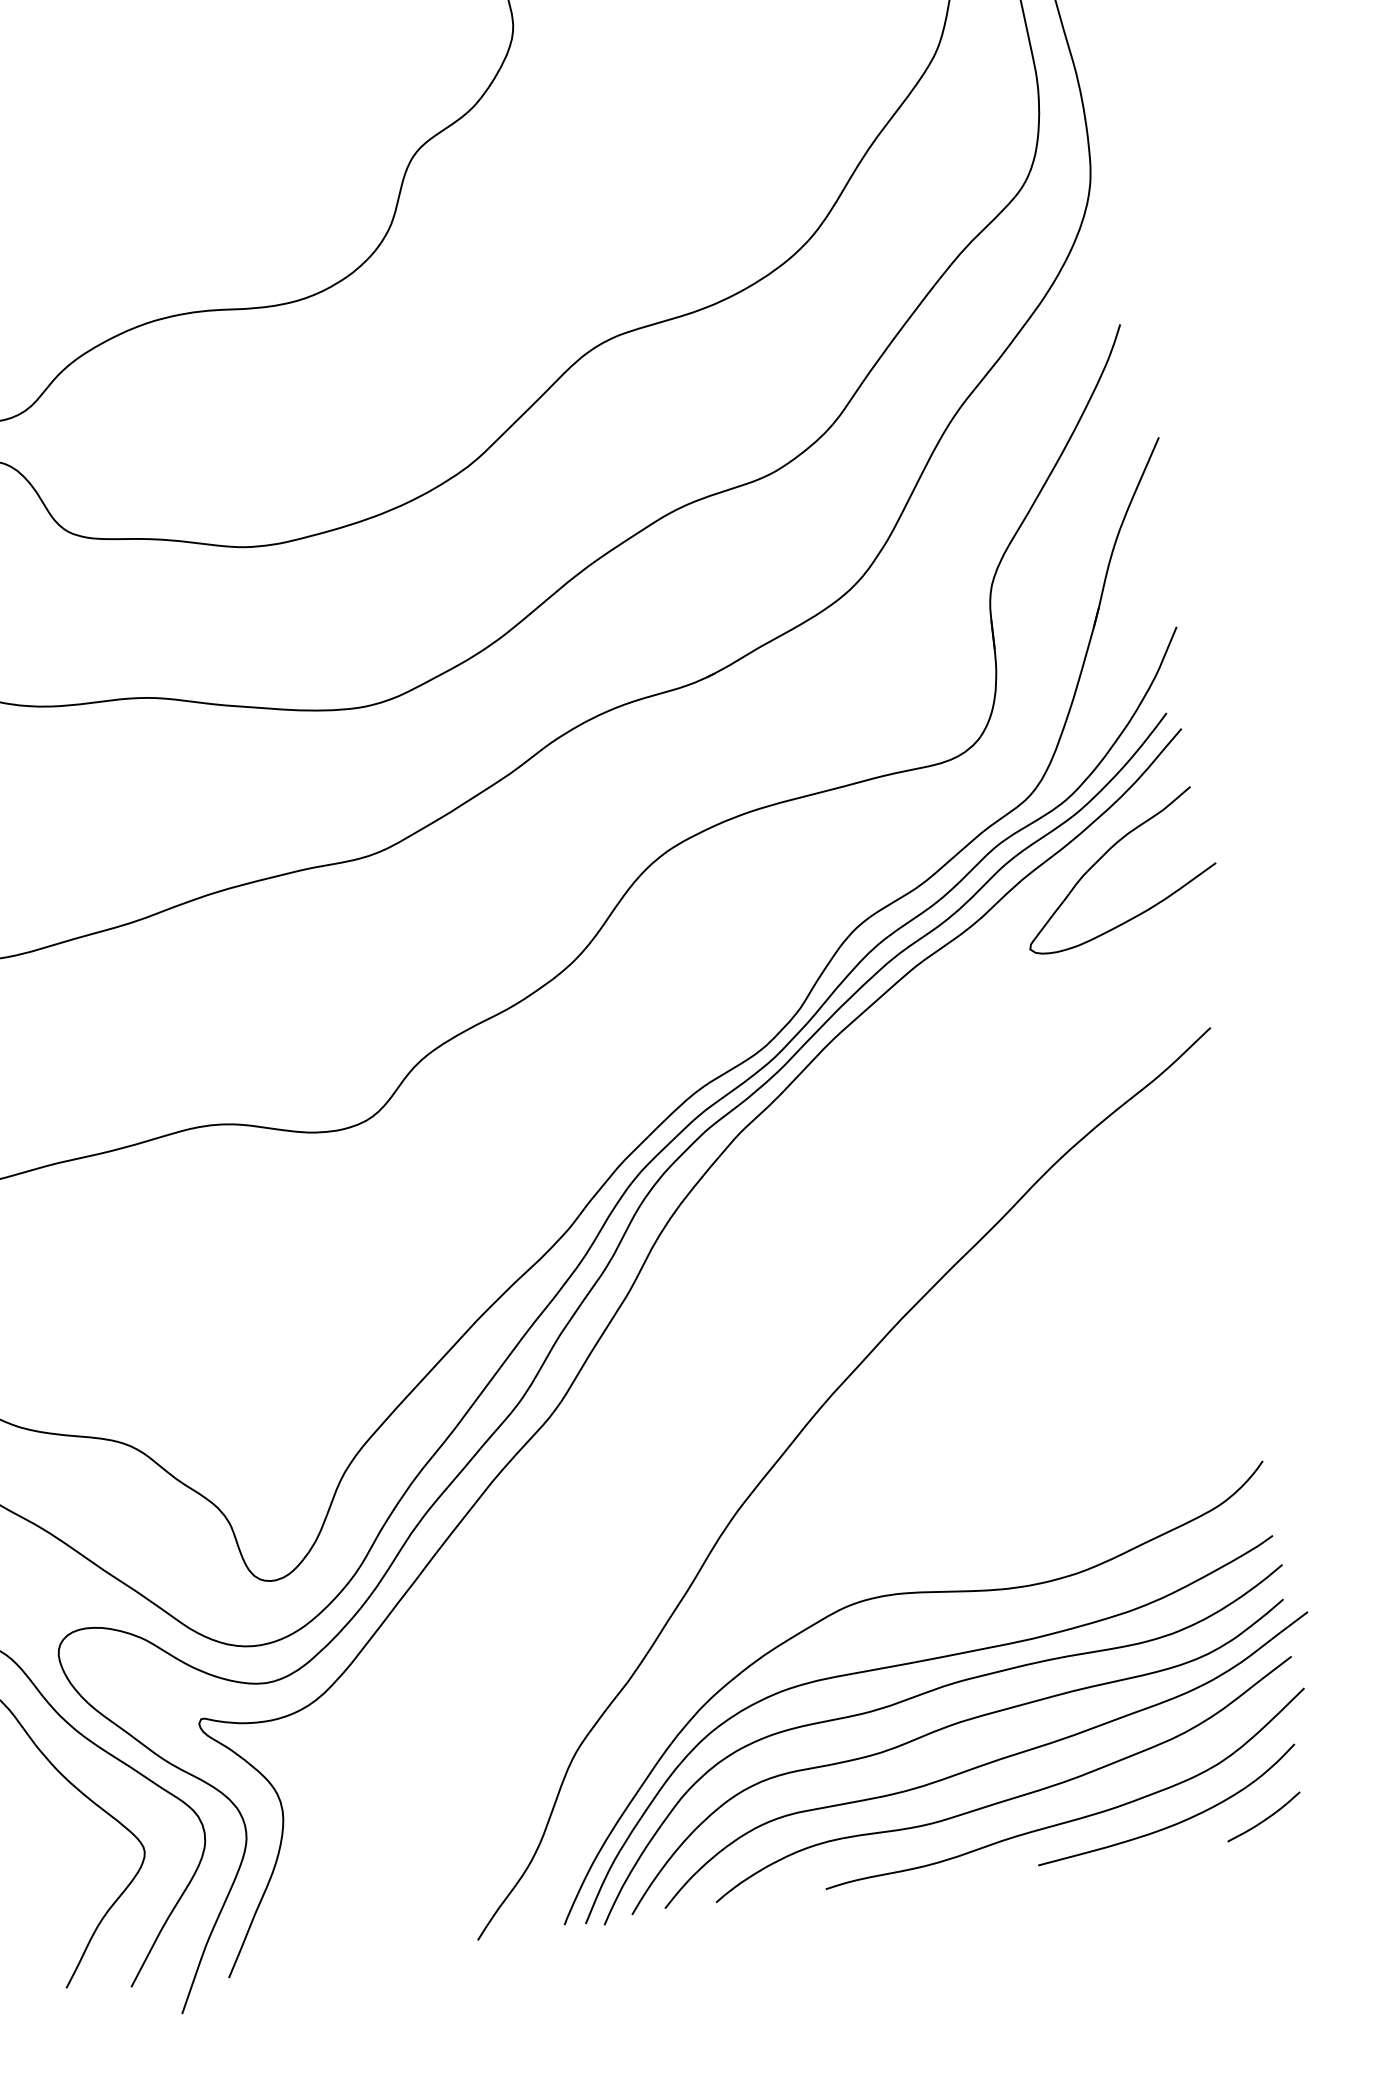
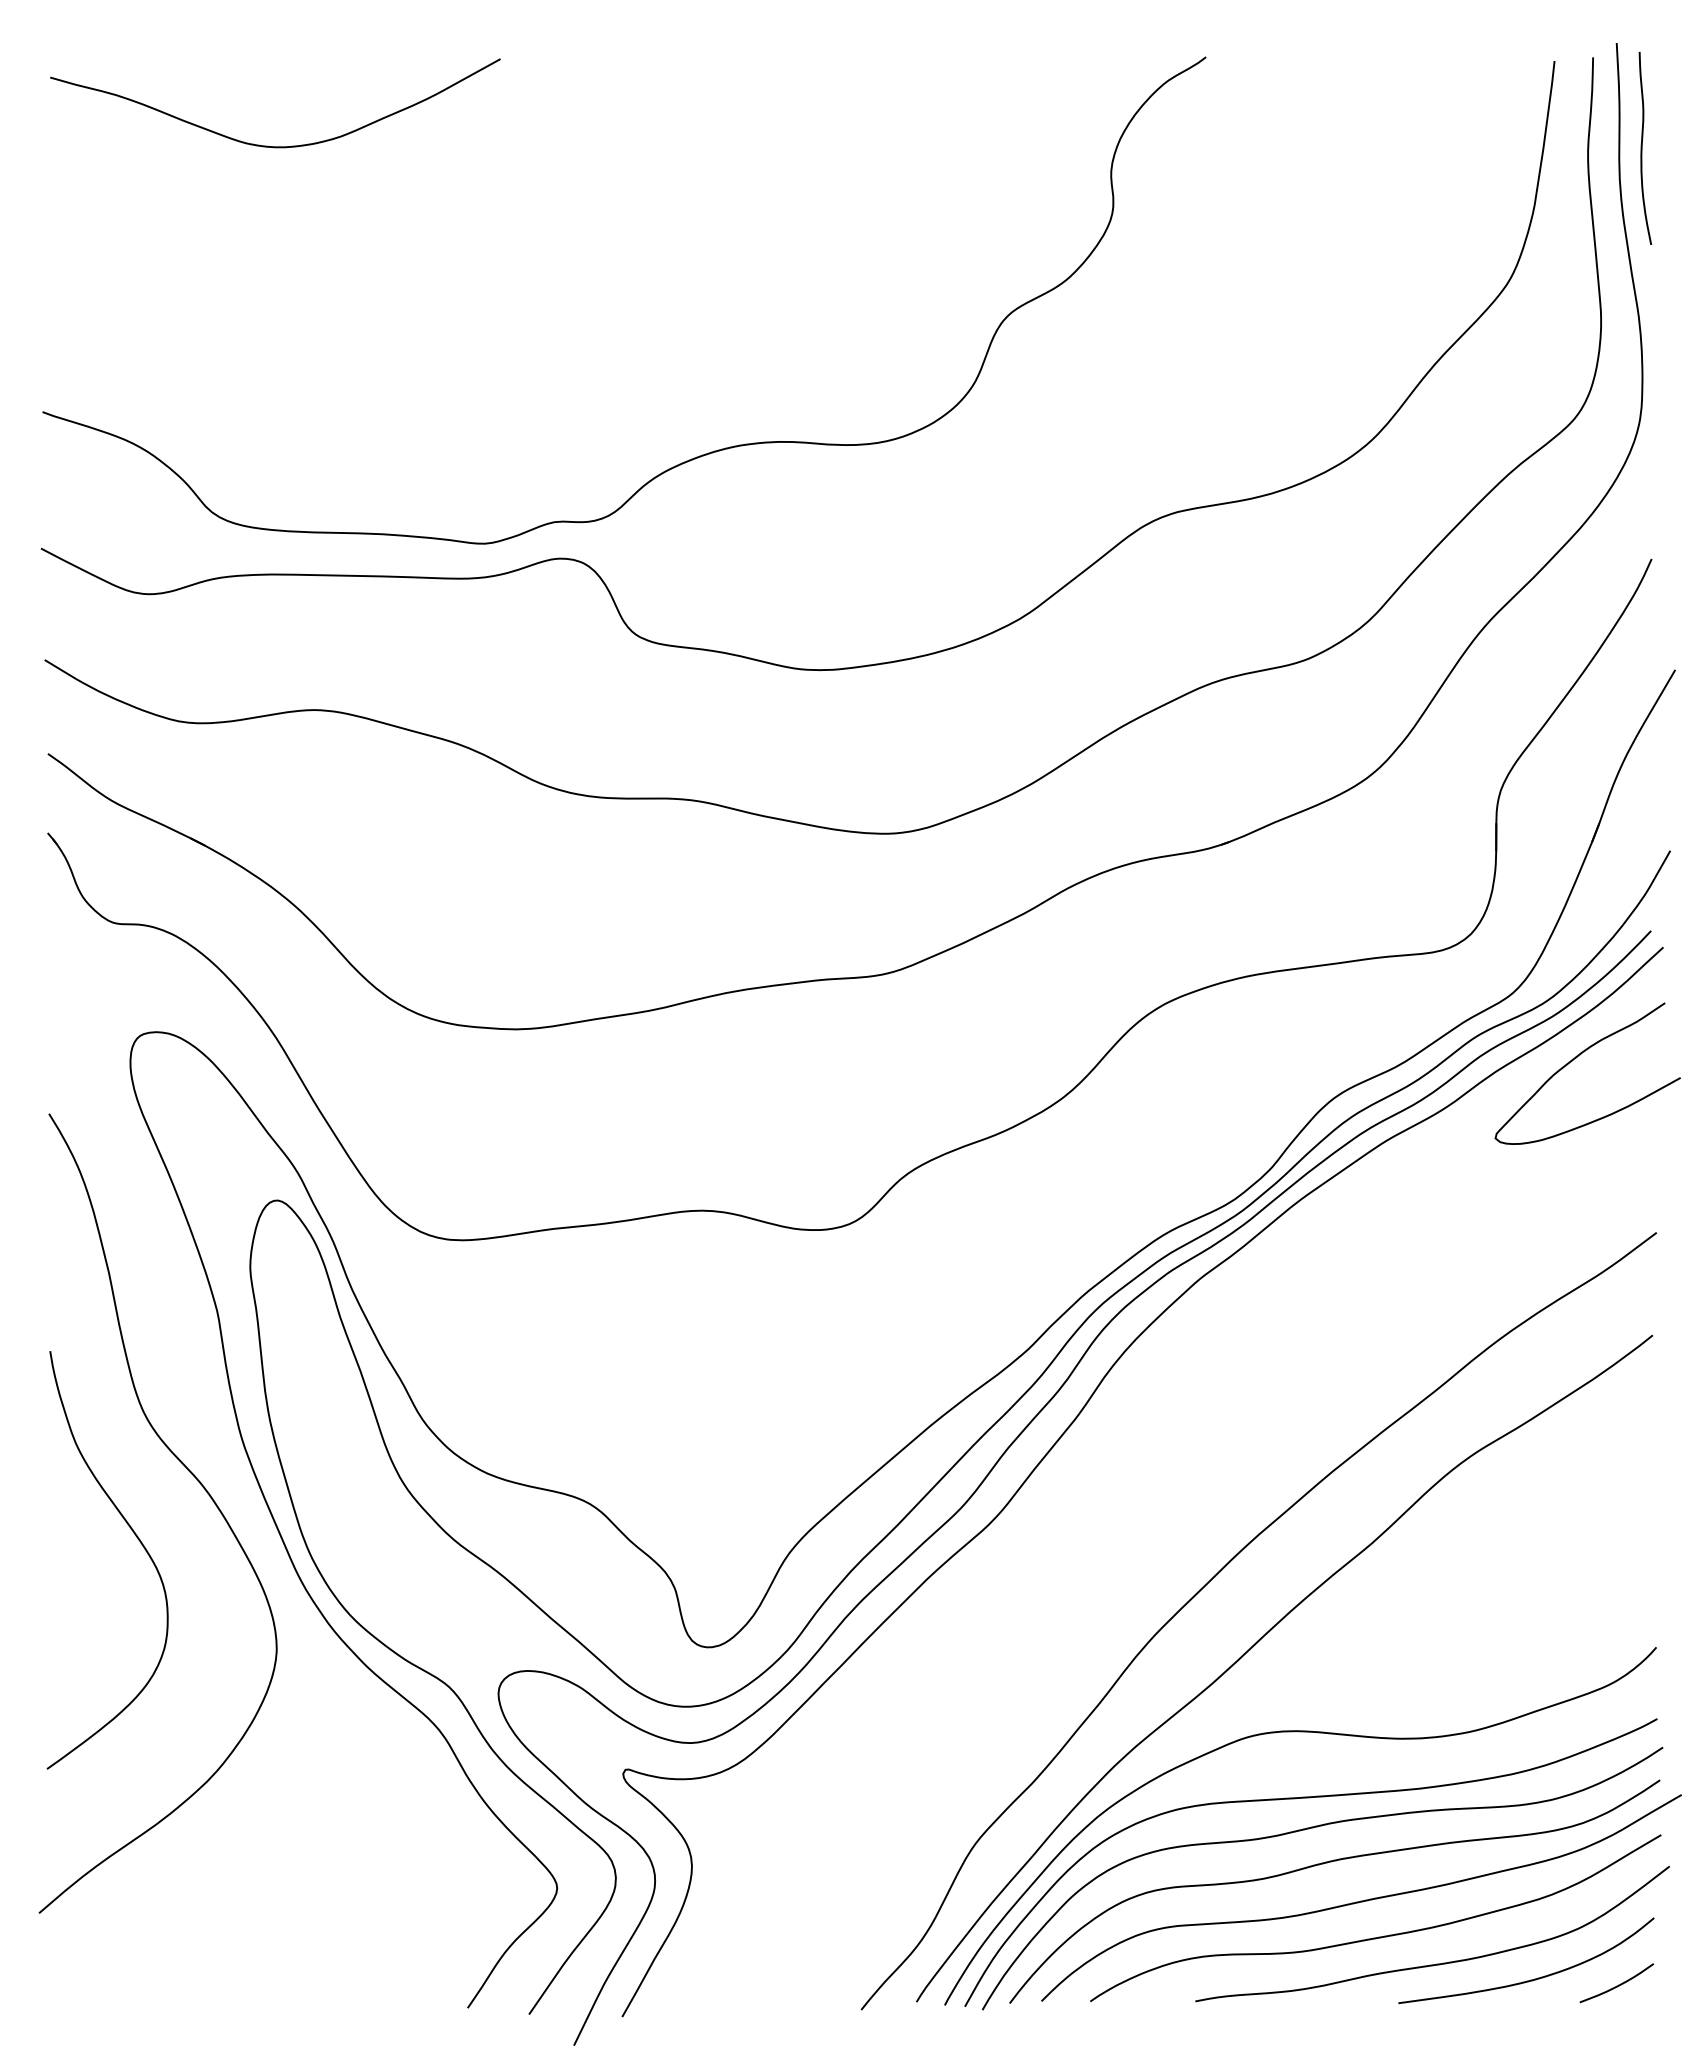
curve: (846, 1506) -> (1258, 1642), added

